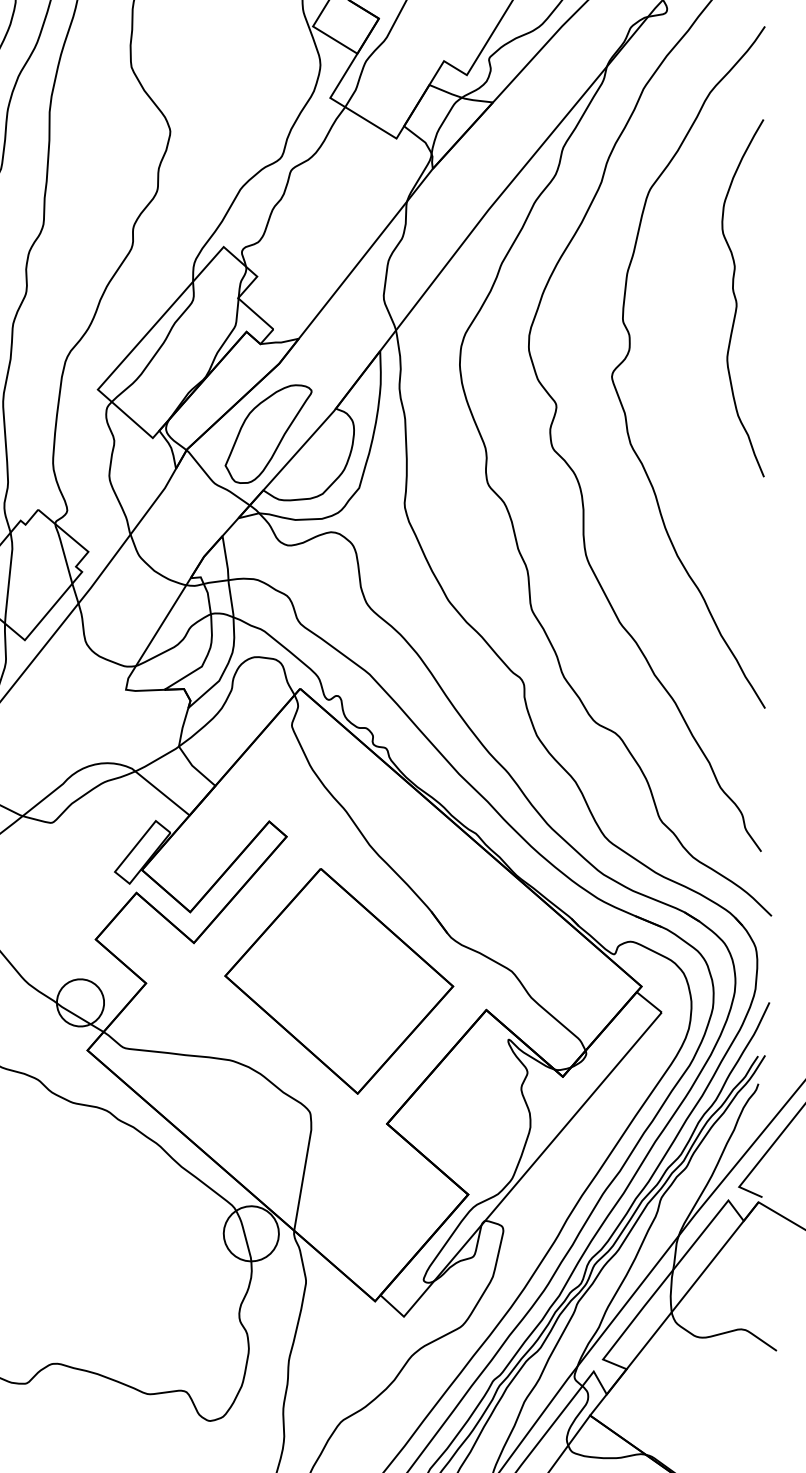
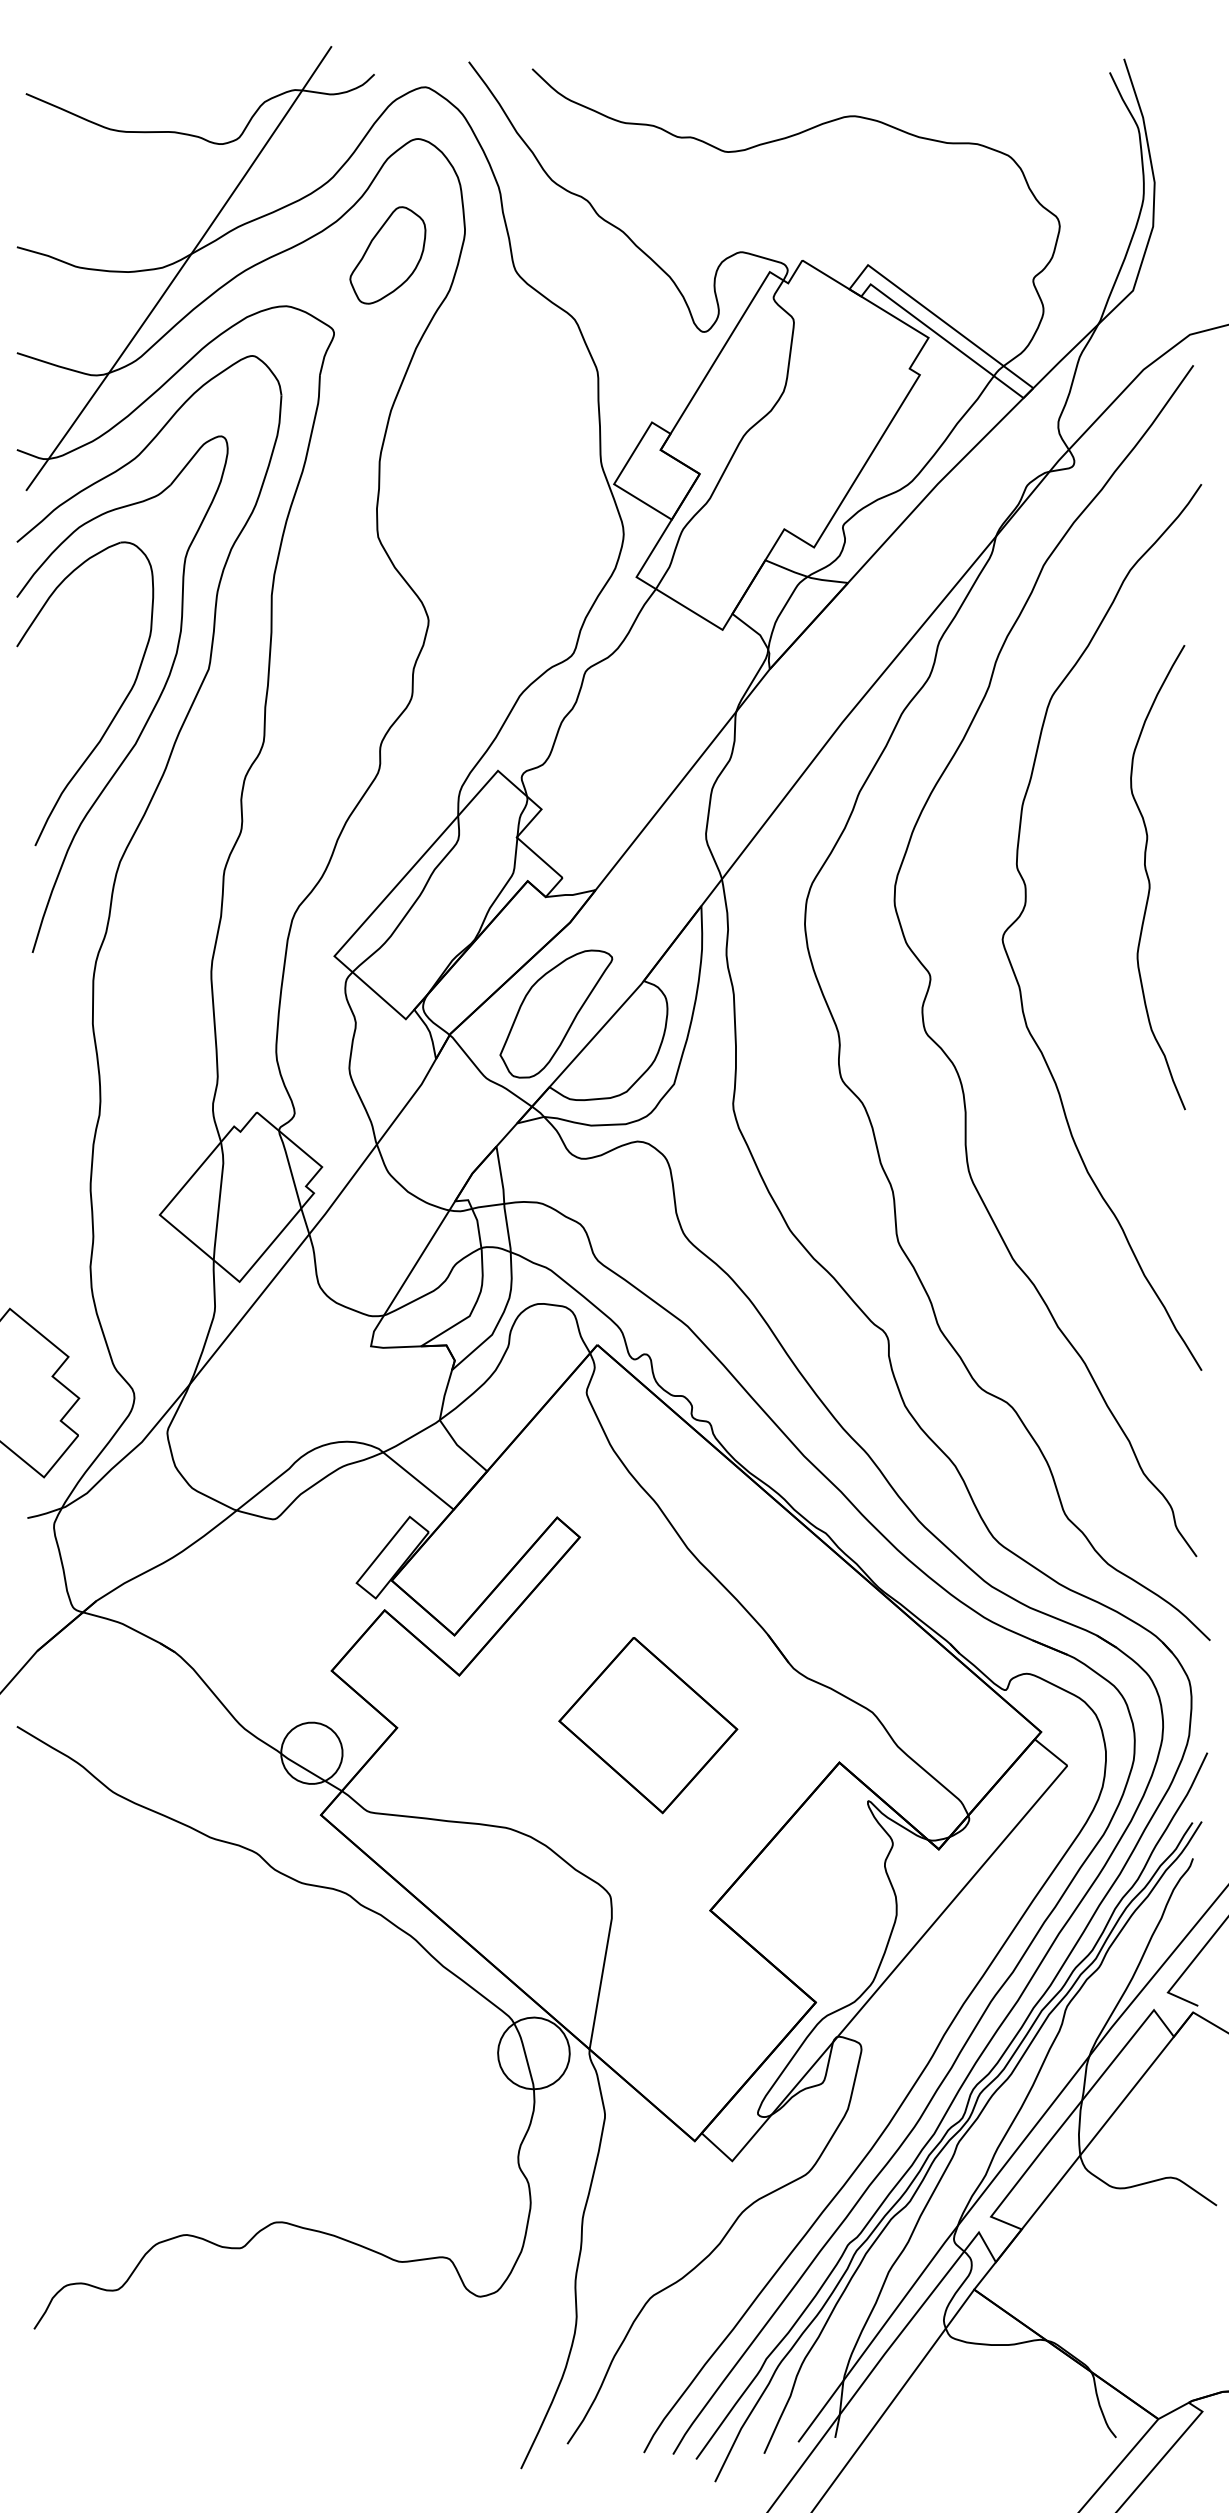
curve: (736, 299) -> (1149, 878), moved
part: (339, 981) -> (648, 1725), size x0.6

